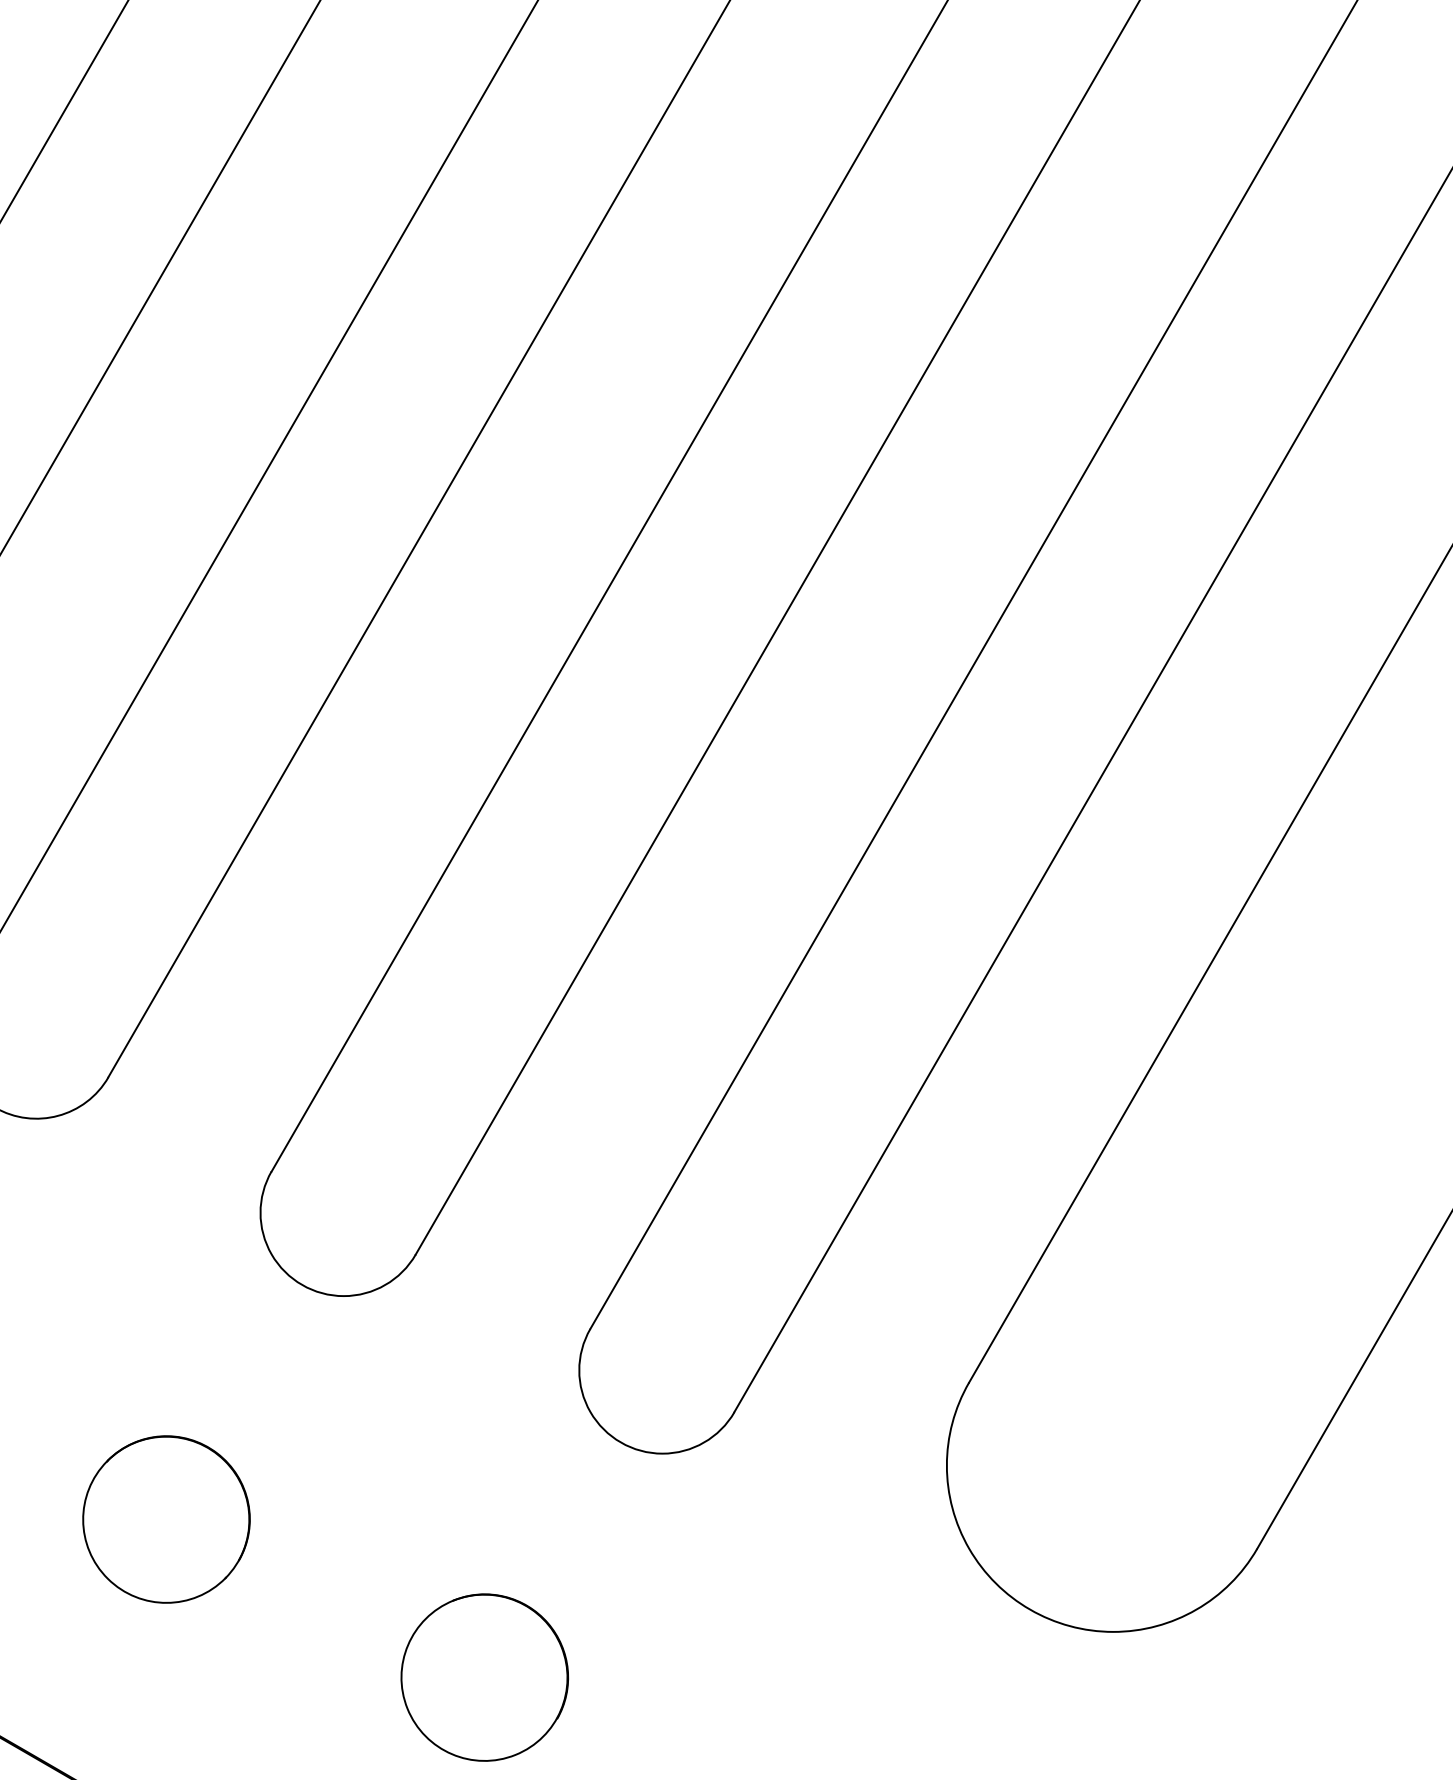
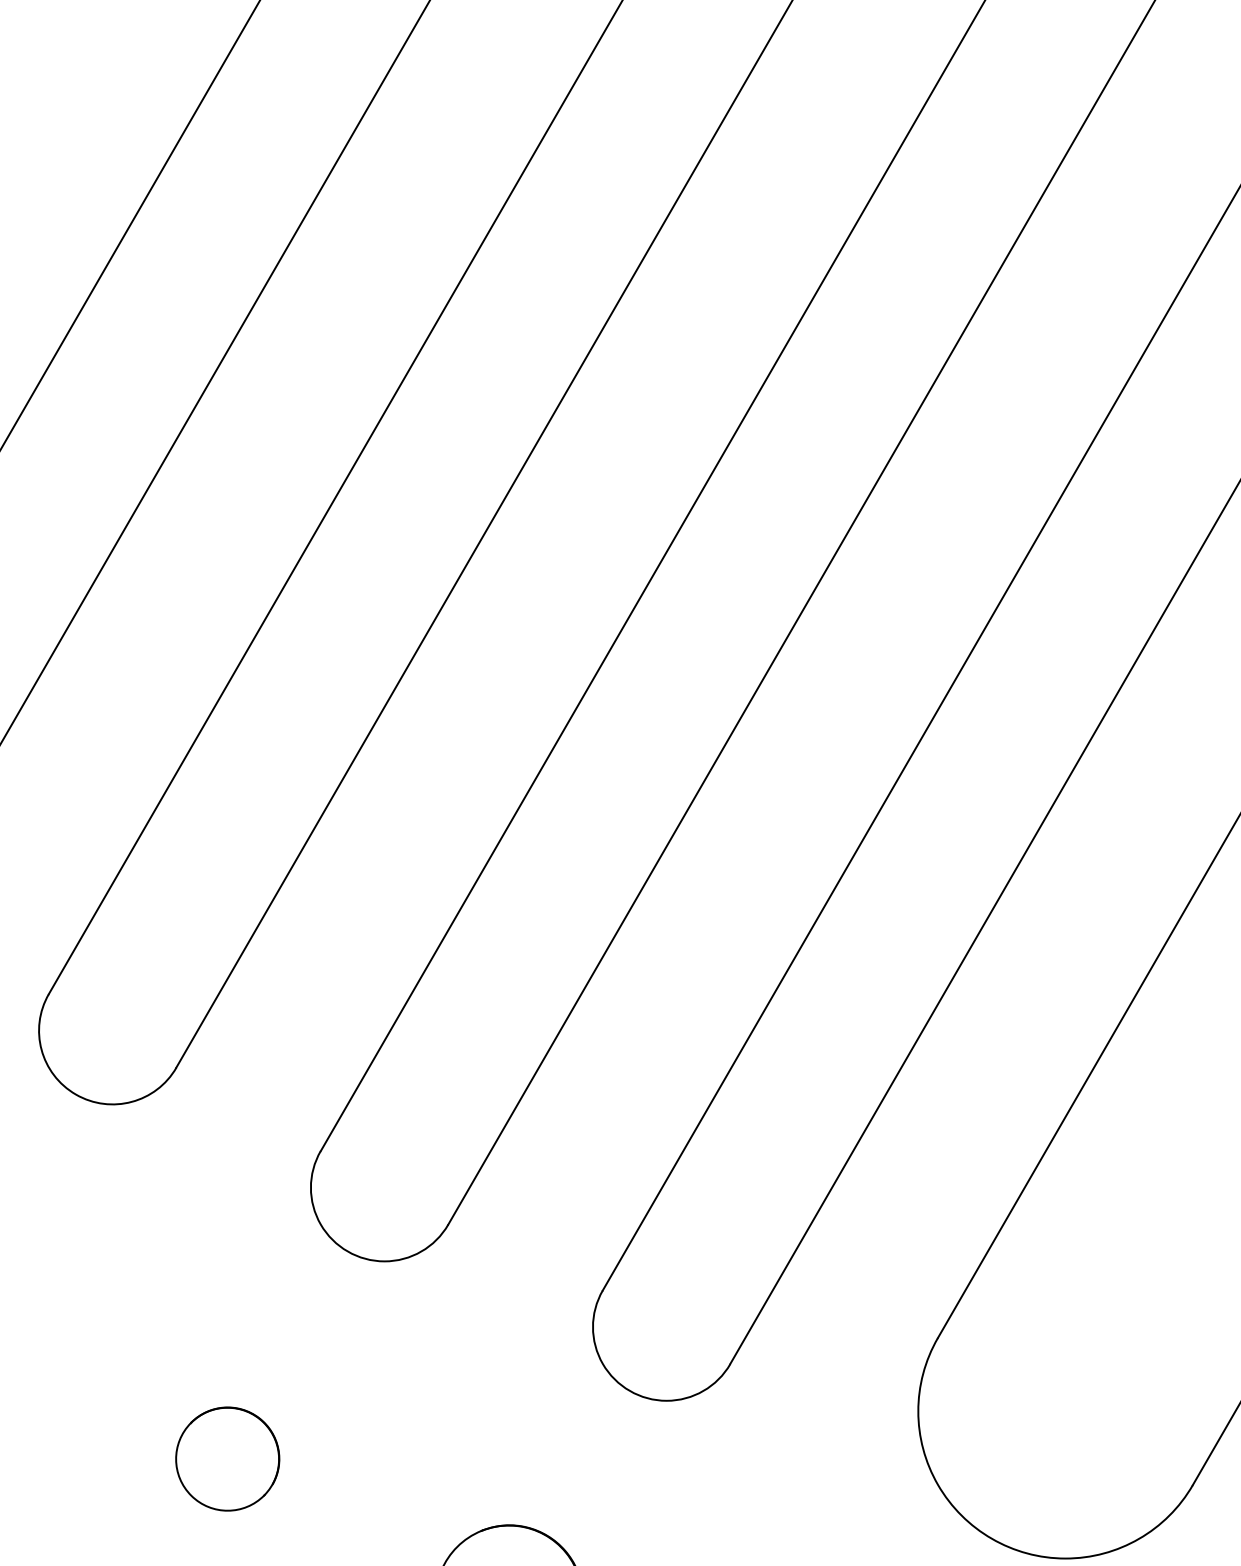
part: (166, 1519) -> (227, 1459), size x0.7

